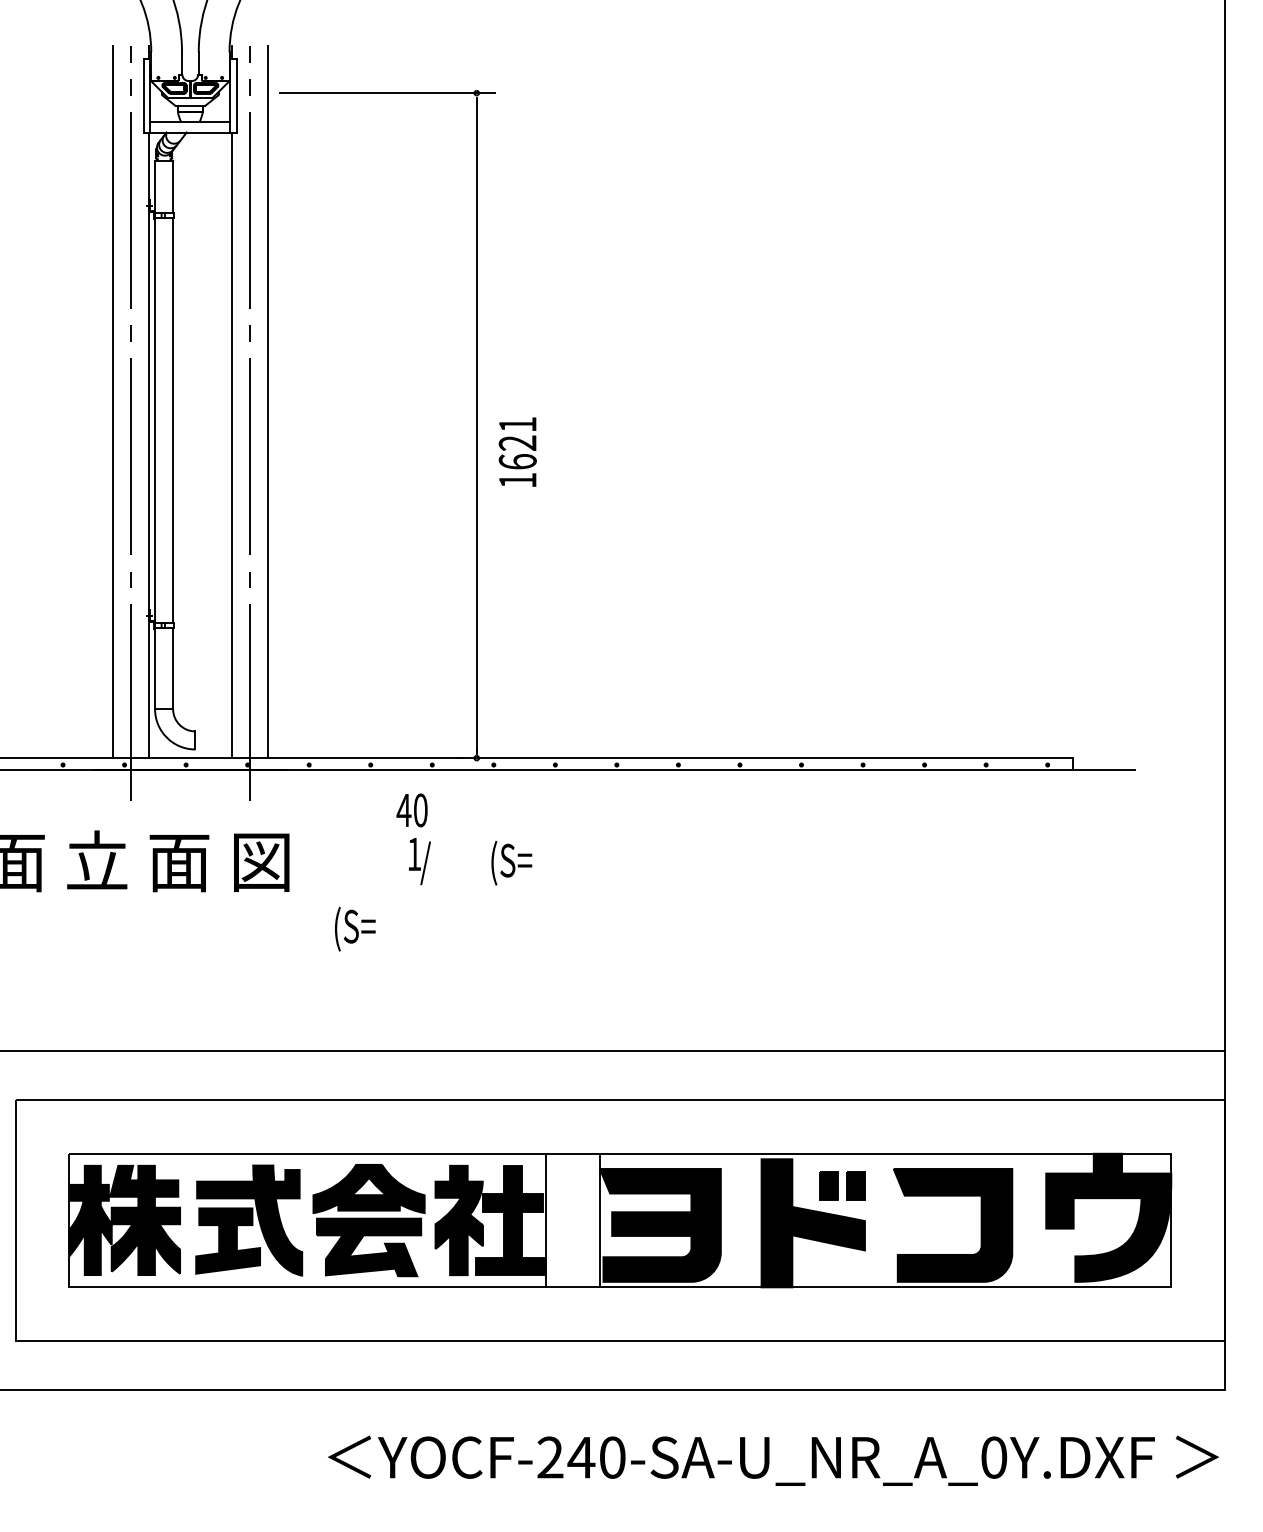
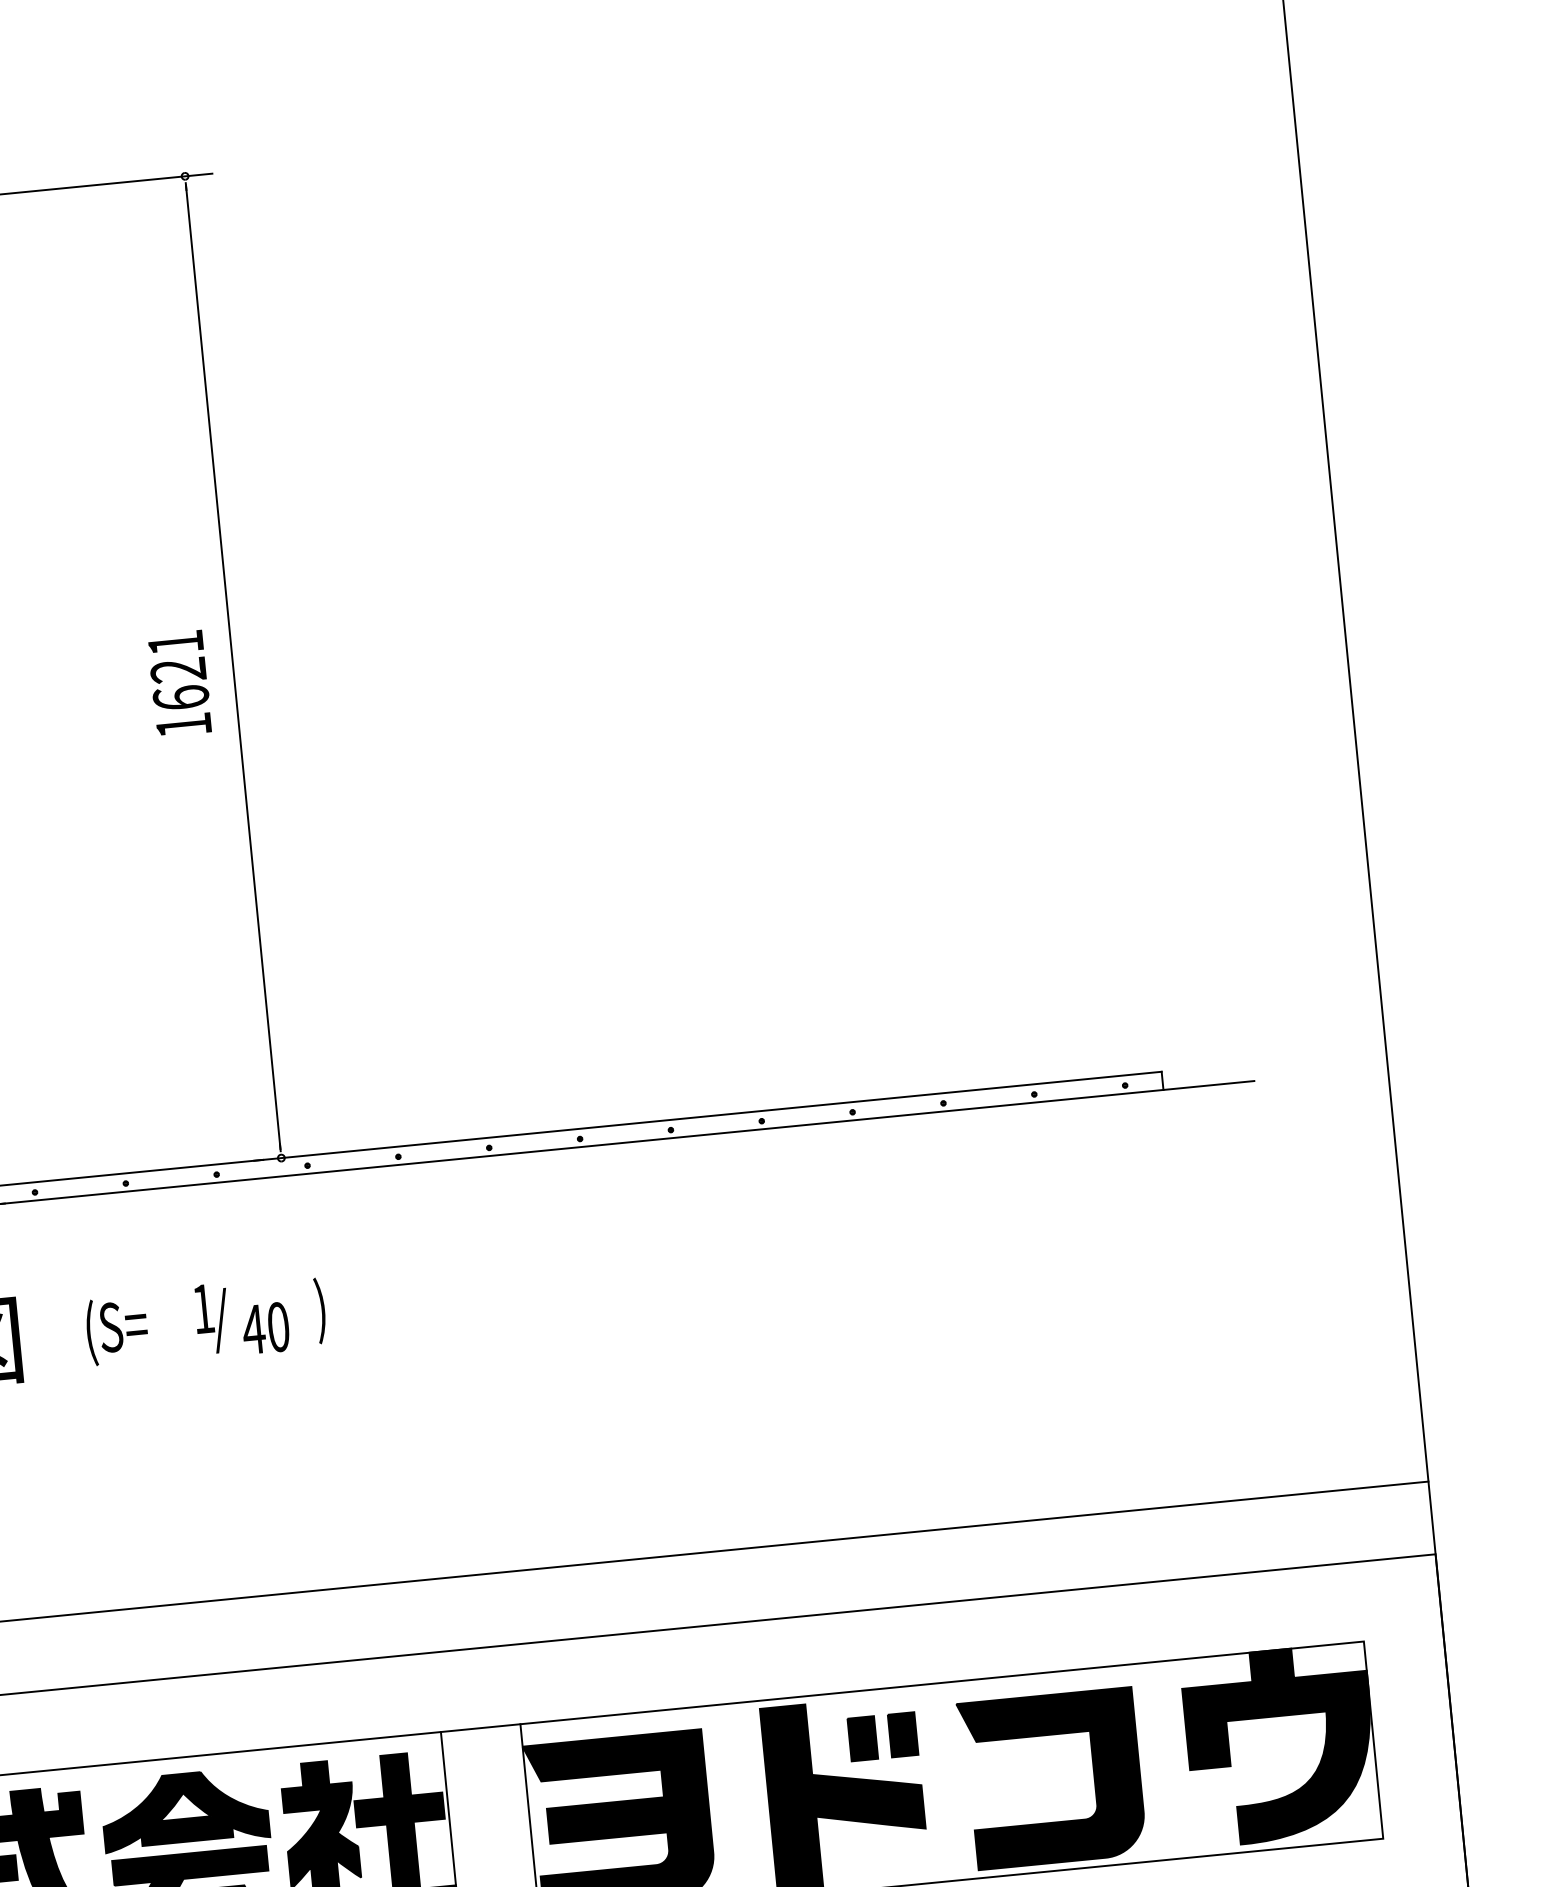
text: (517, 451) -> (179, 682), moved
text: (411, 810) -> (264, 1328), moved
text: (511, 862) -> (347, 1307), (S= -> )
text: (355, 928) -> (117, 1329), moved

